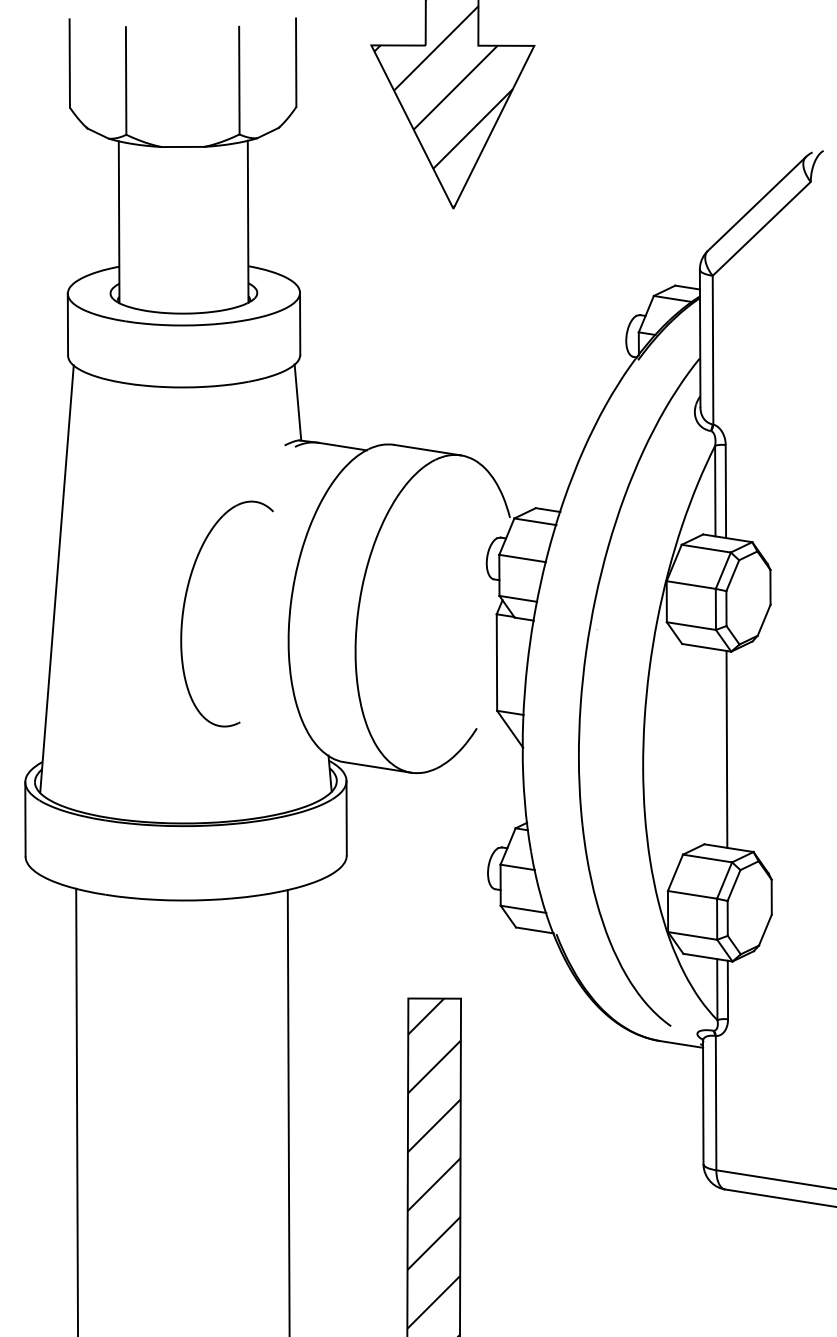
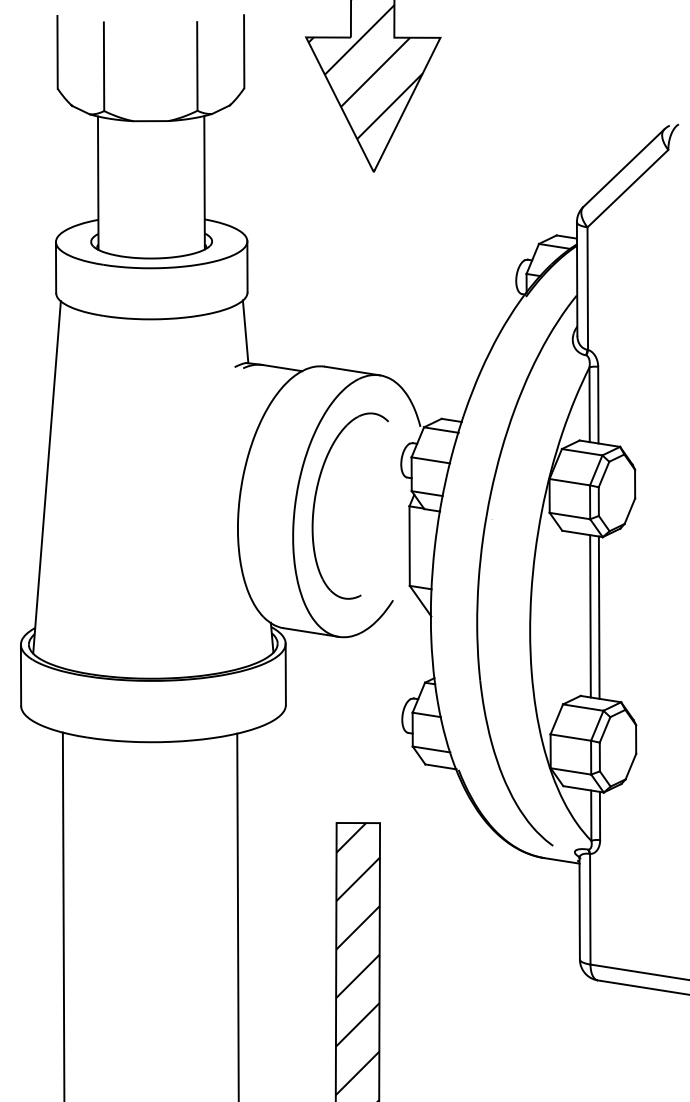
part: (185, 604) -> (316, 498), moved
line: (715, 747) -> (589, 616), added

